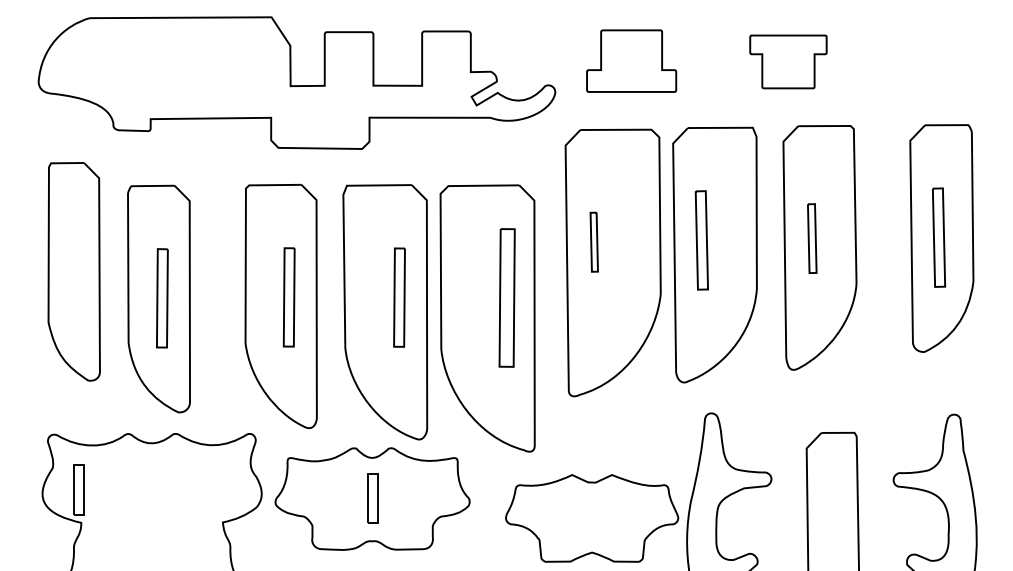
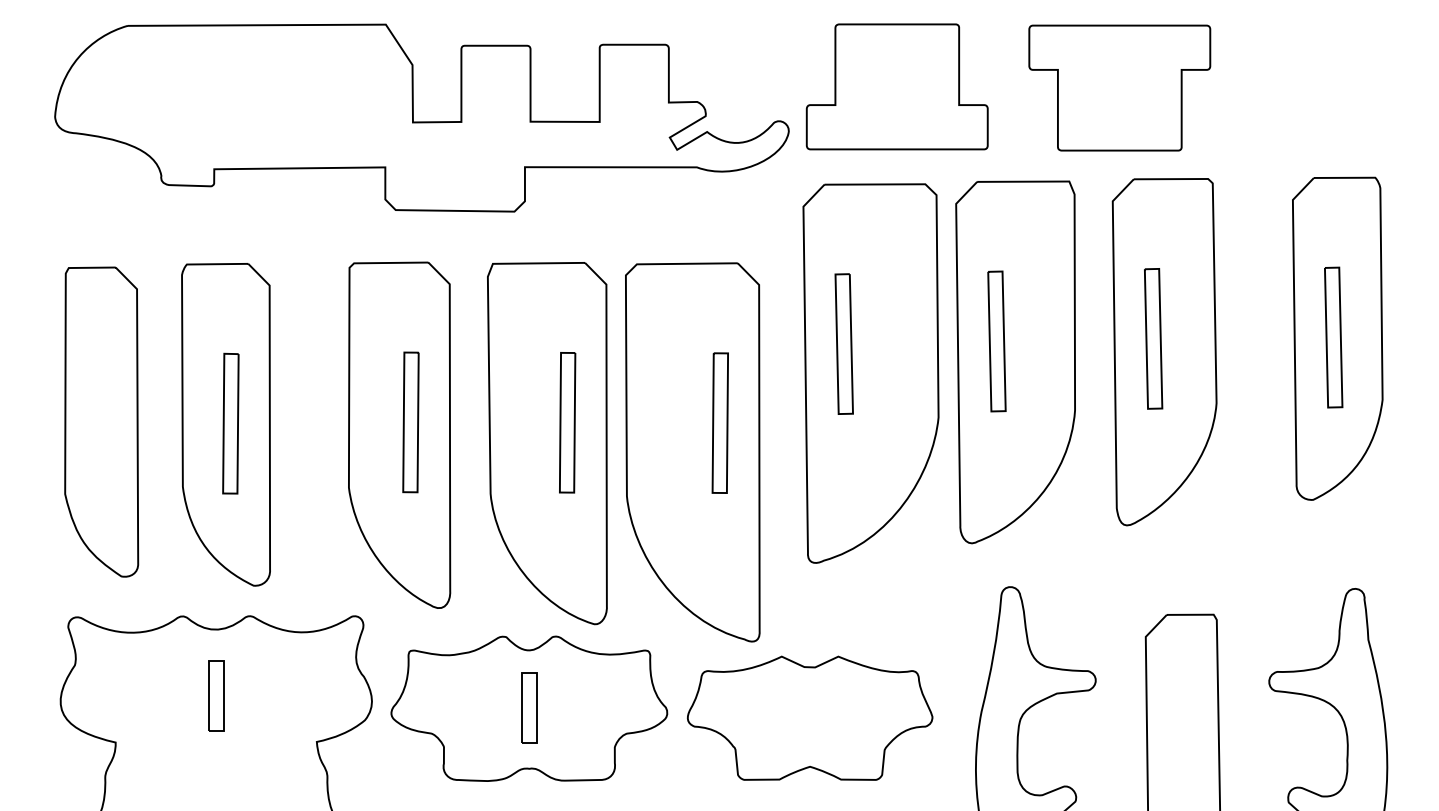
part: (631, 60) -> (896, 86), size x1.43
part: (788, 61) -> (1119, 87), size x1.67
part: (812, 238) -> (1153, 338), size x1.43
part: (593, 241) -> (843, 343), size x1.67
part: (74, 271) -> (101, 421), moved
part: (506, 297) -> (719, 422), size x0.71
part: (79, 489) -> (216, 695), moved
part: (592, 517) -> (810, 717), moved

